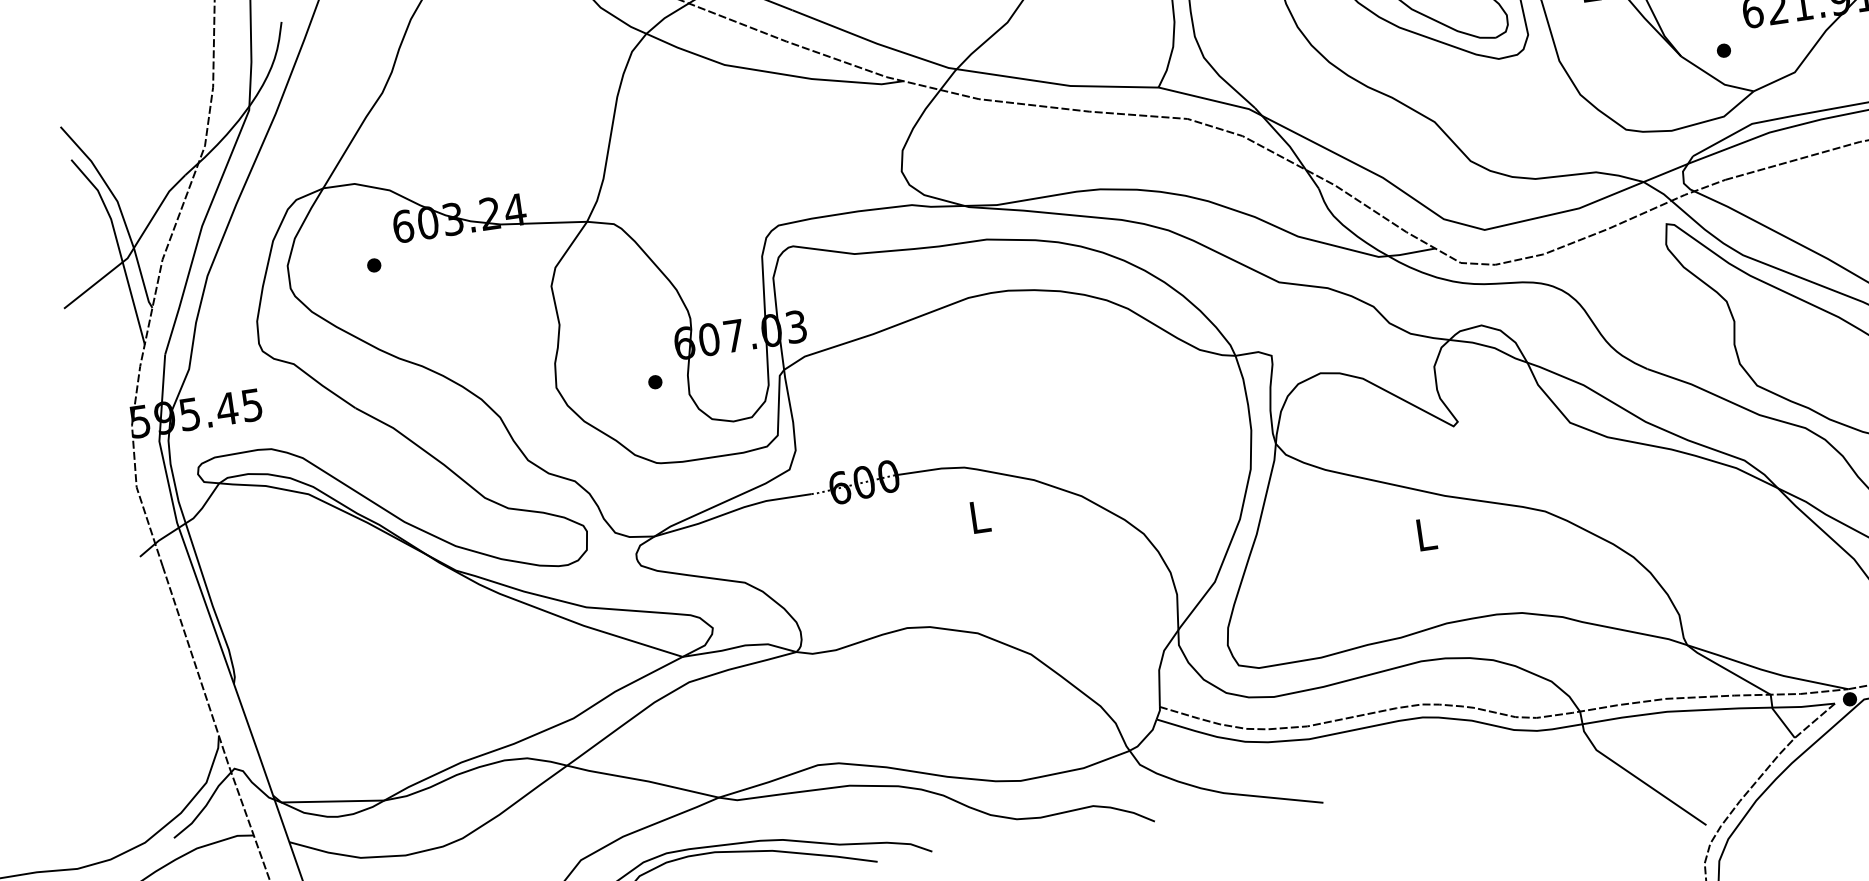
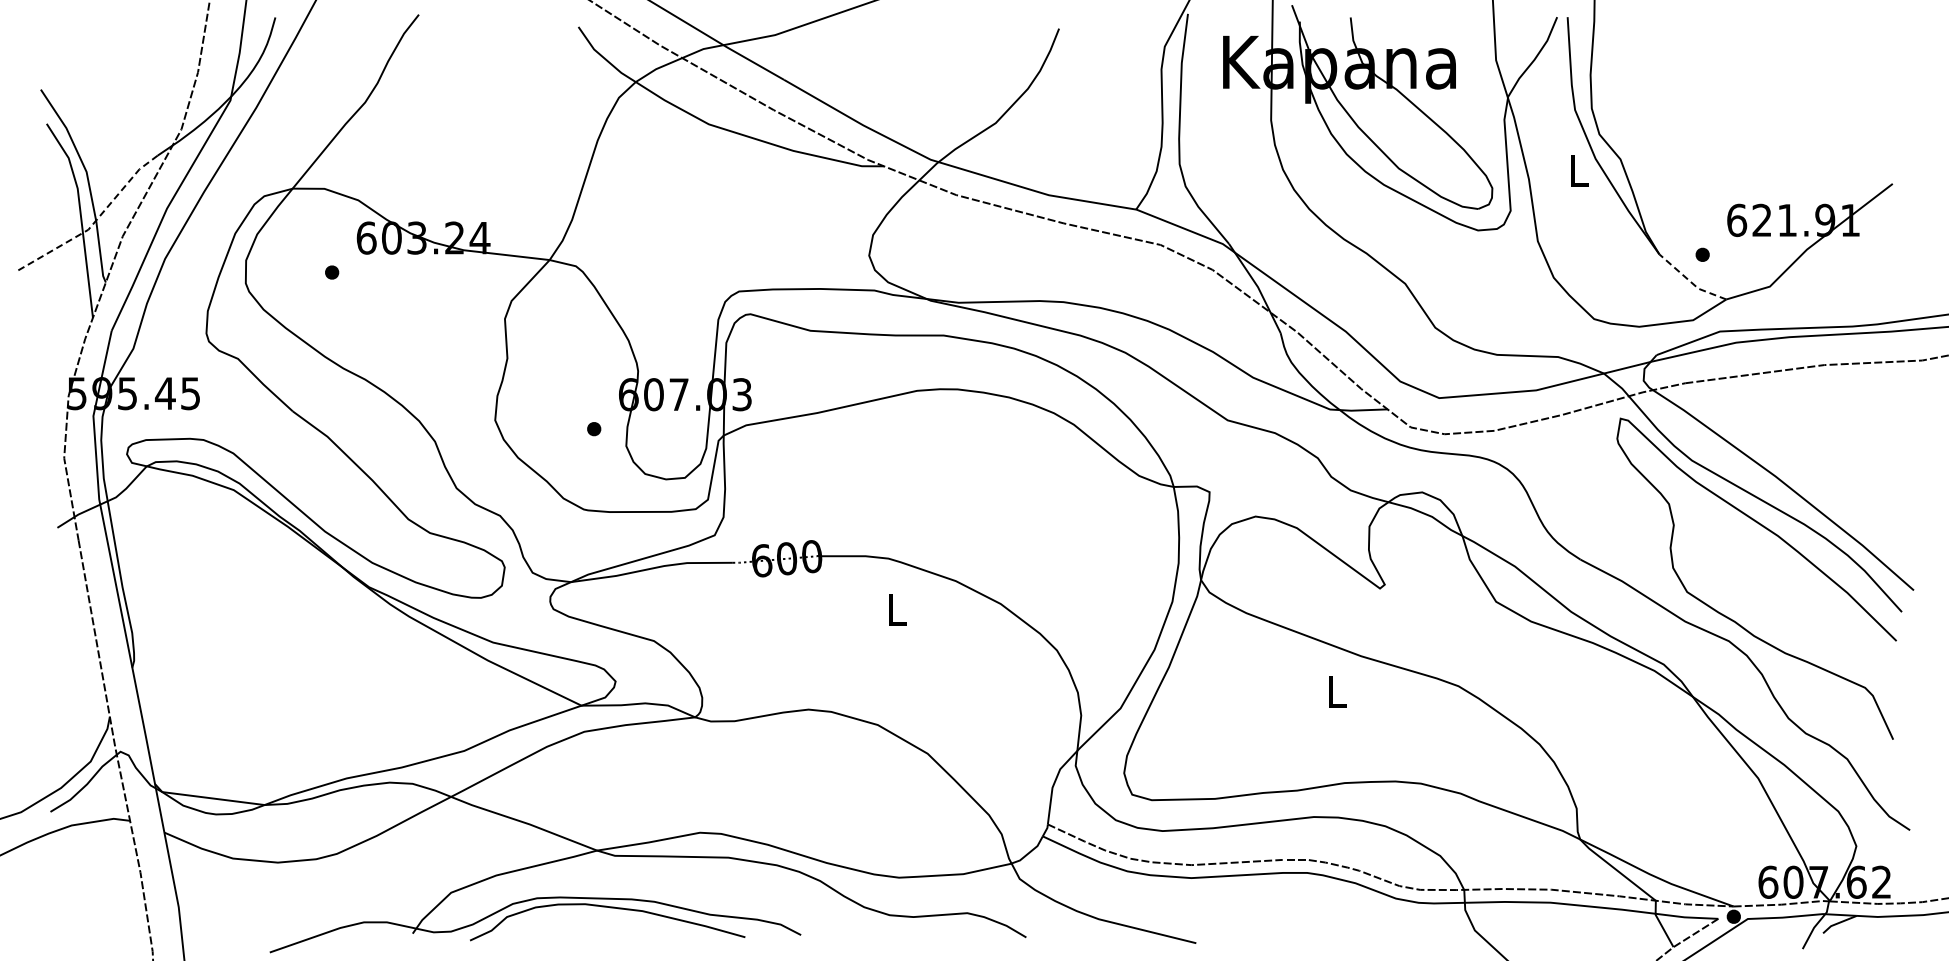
line: (1715, 78) -> (1690, 281), solid -> dashed
line: (132, 250) -> (94, 222), solid -> dashed

